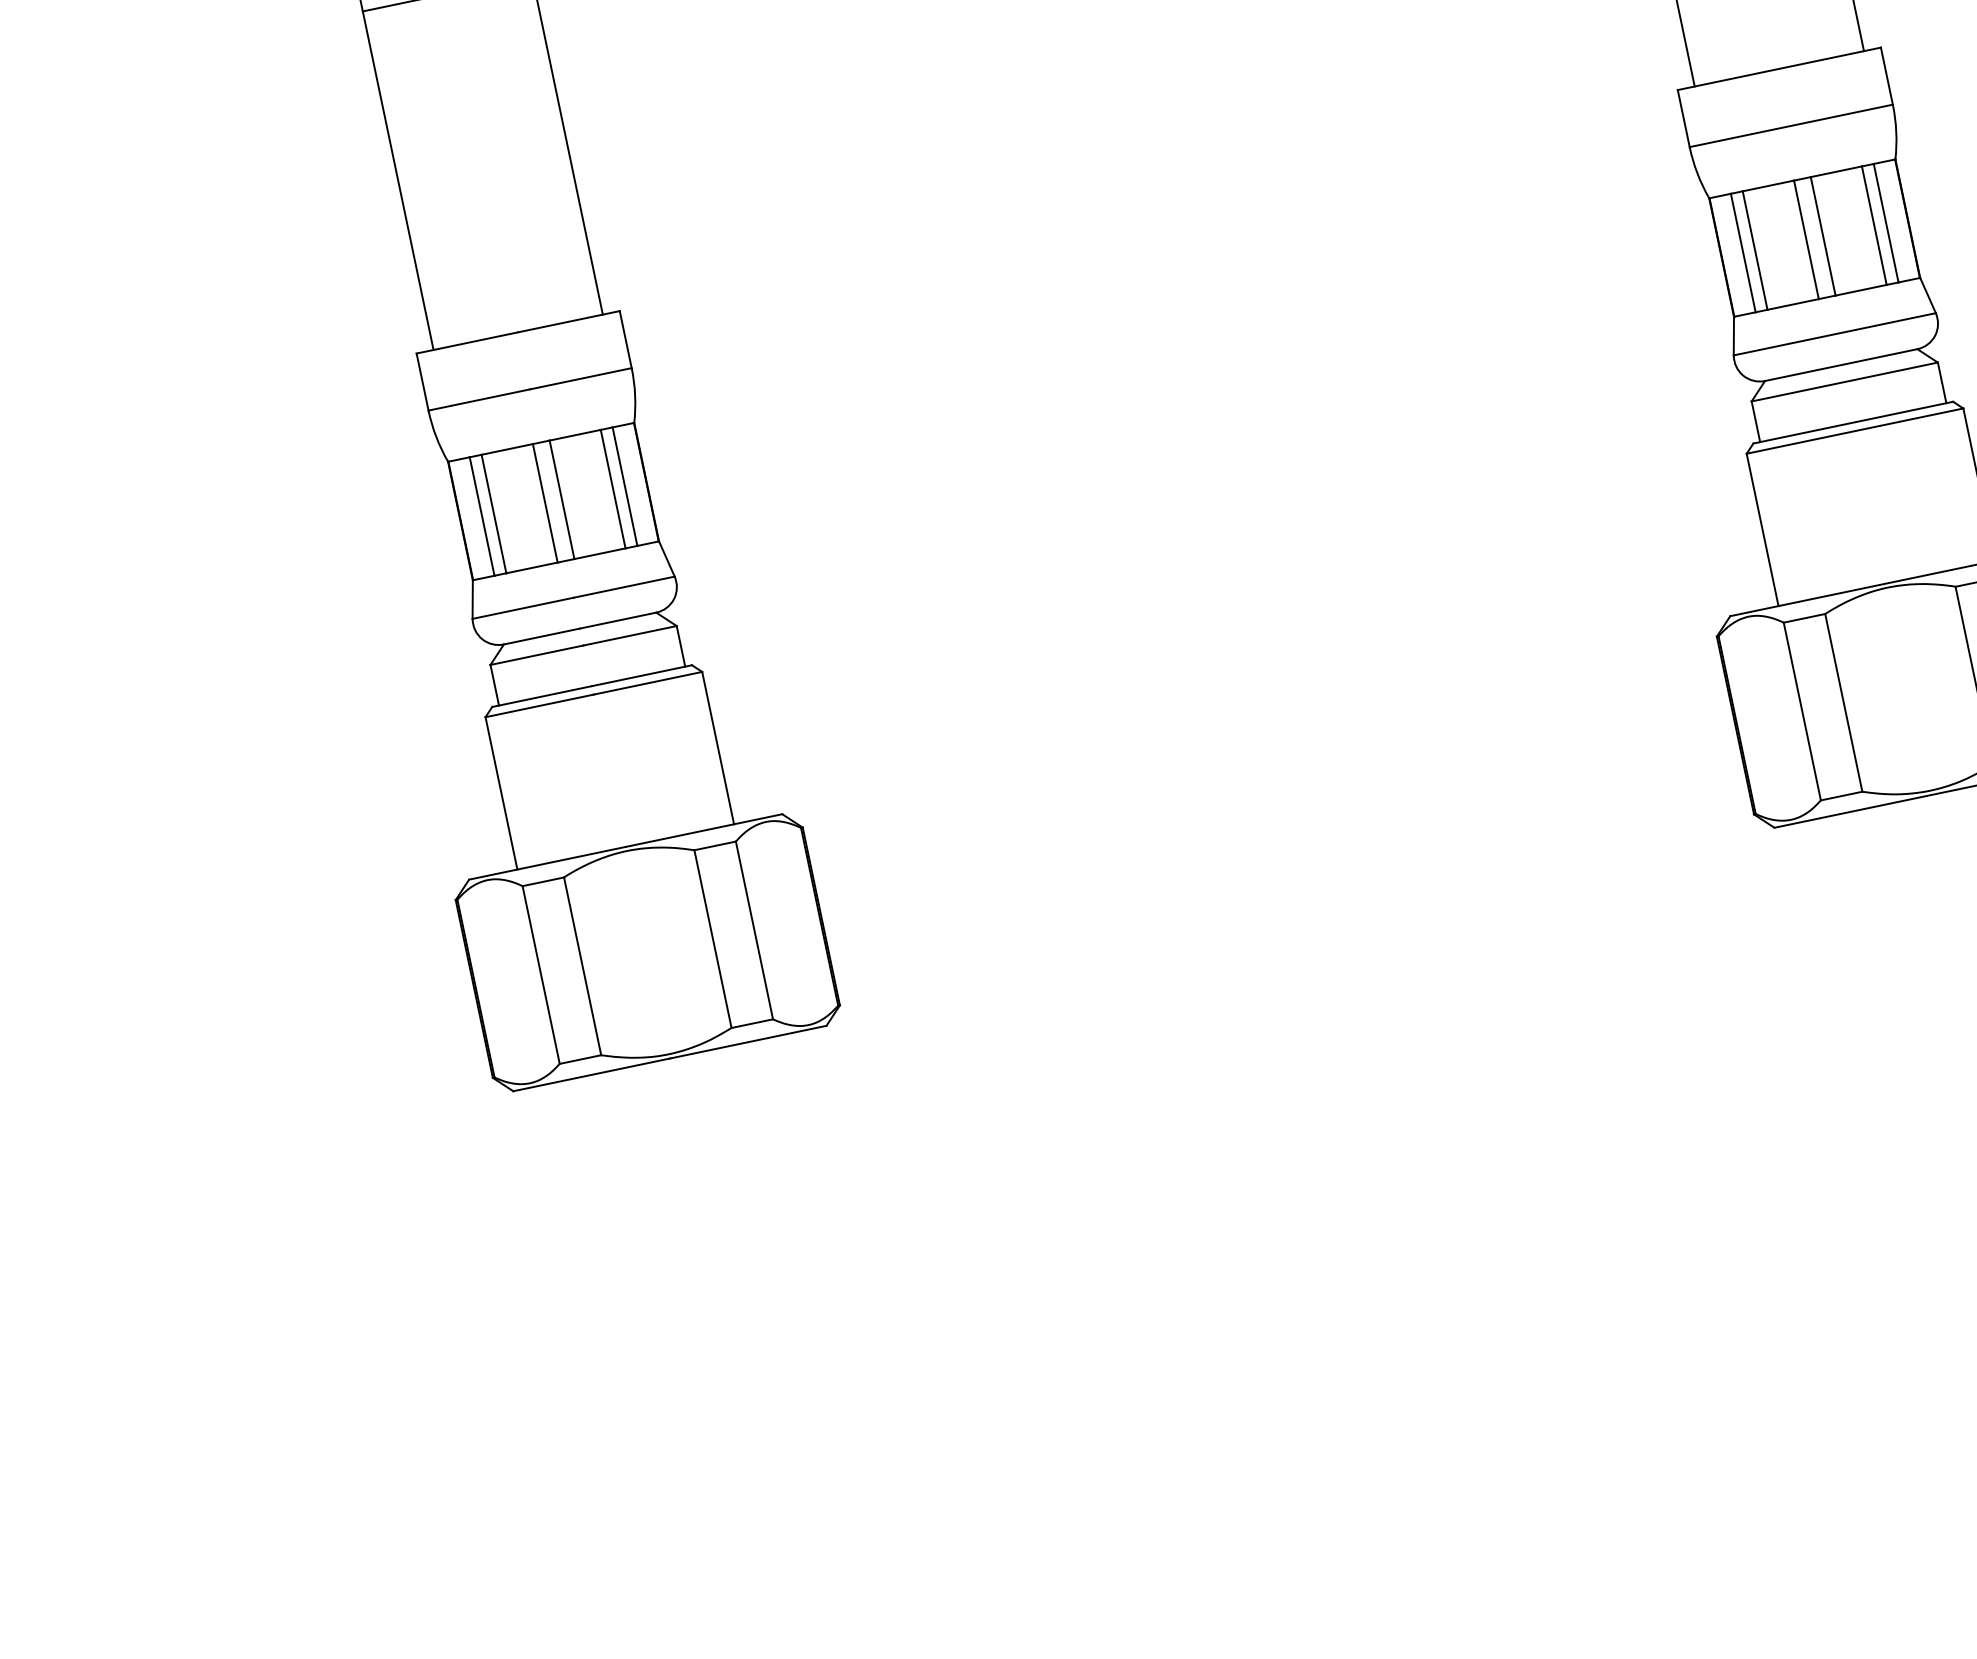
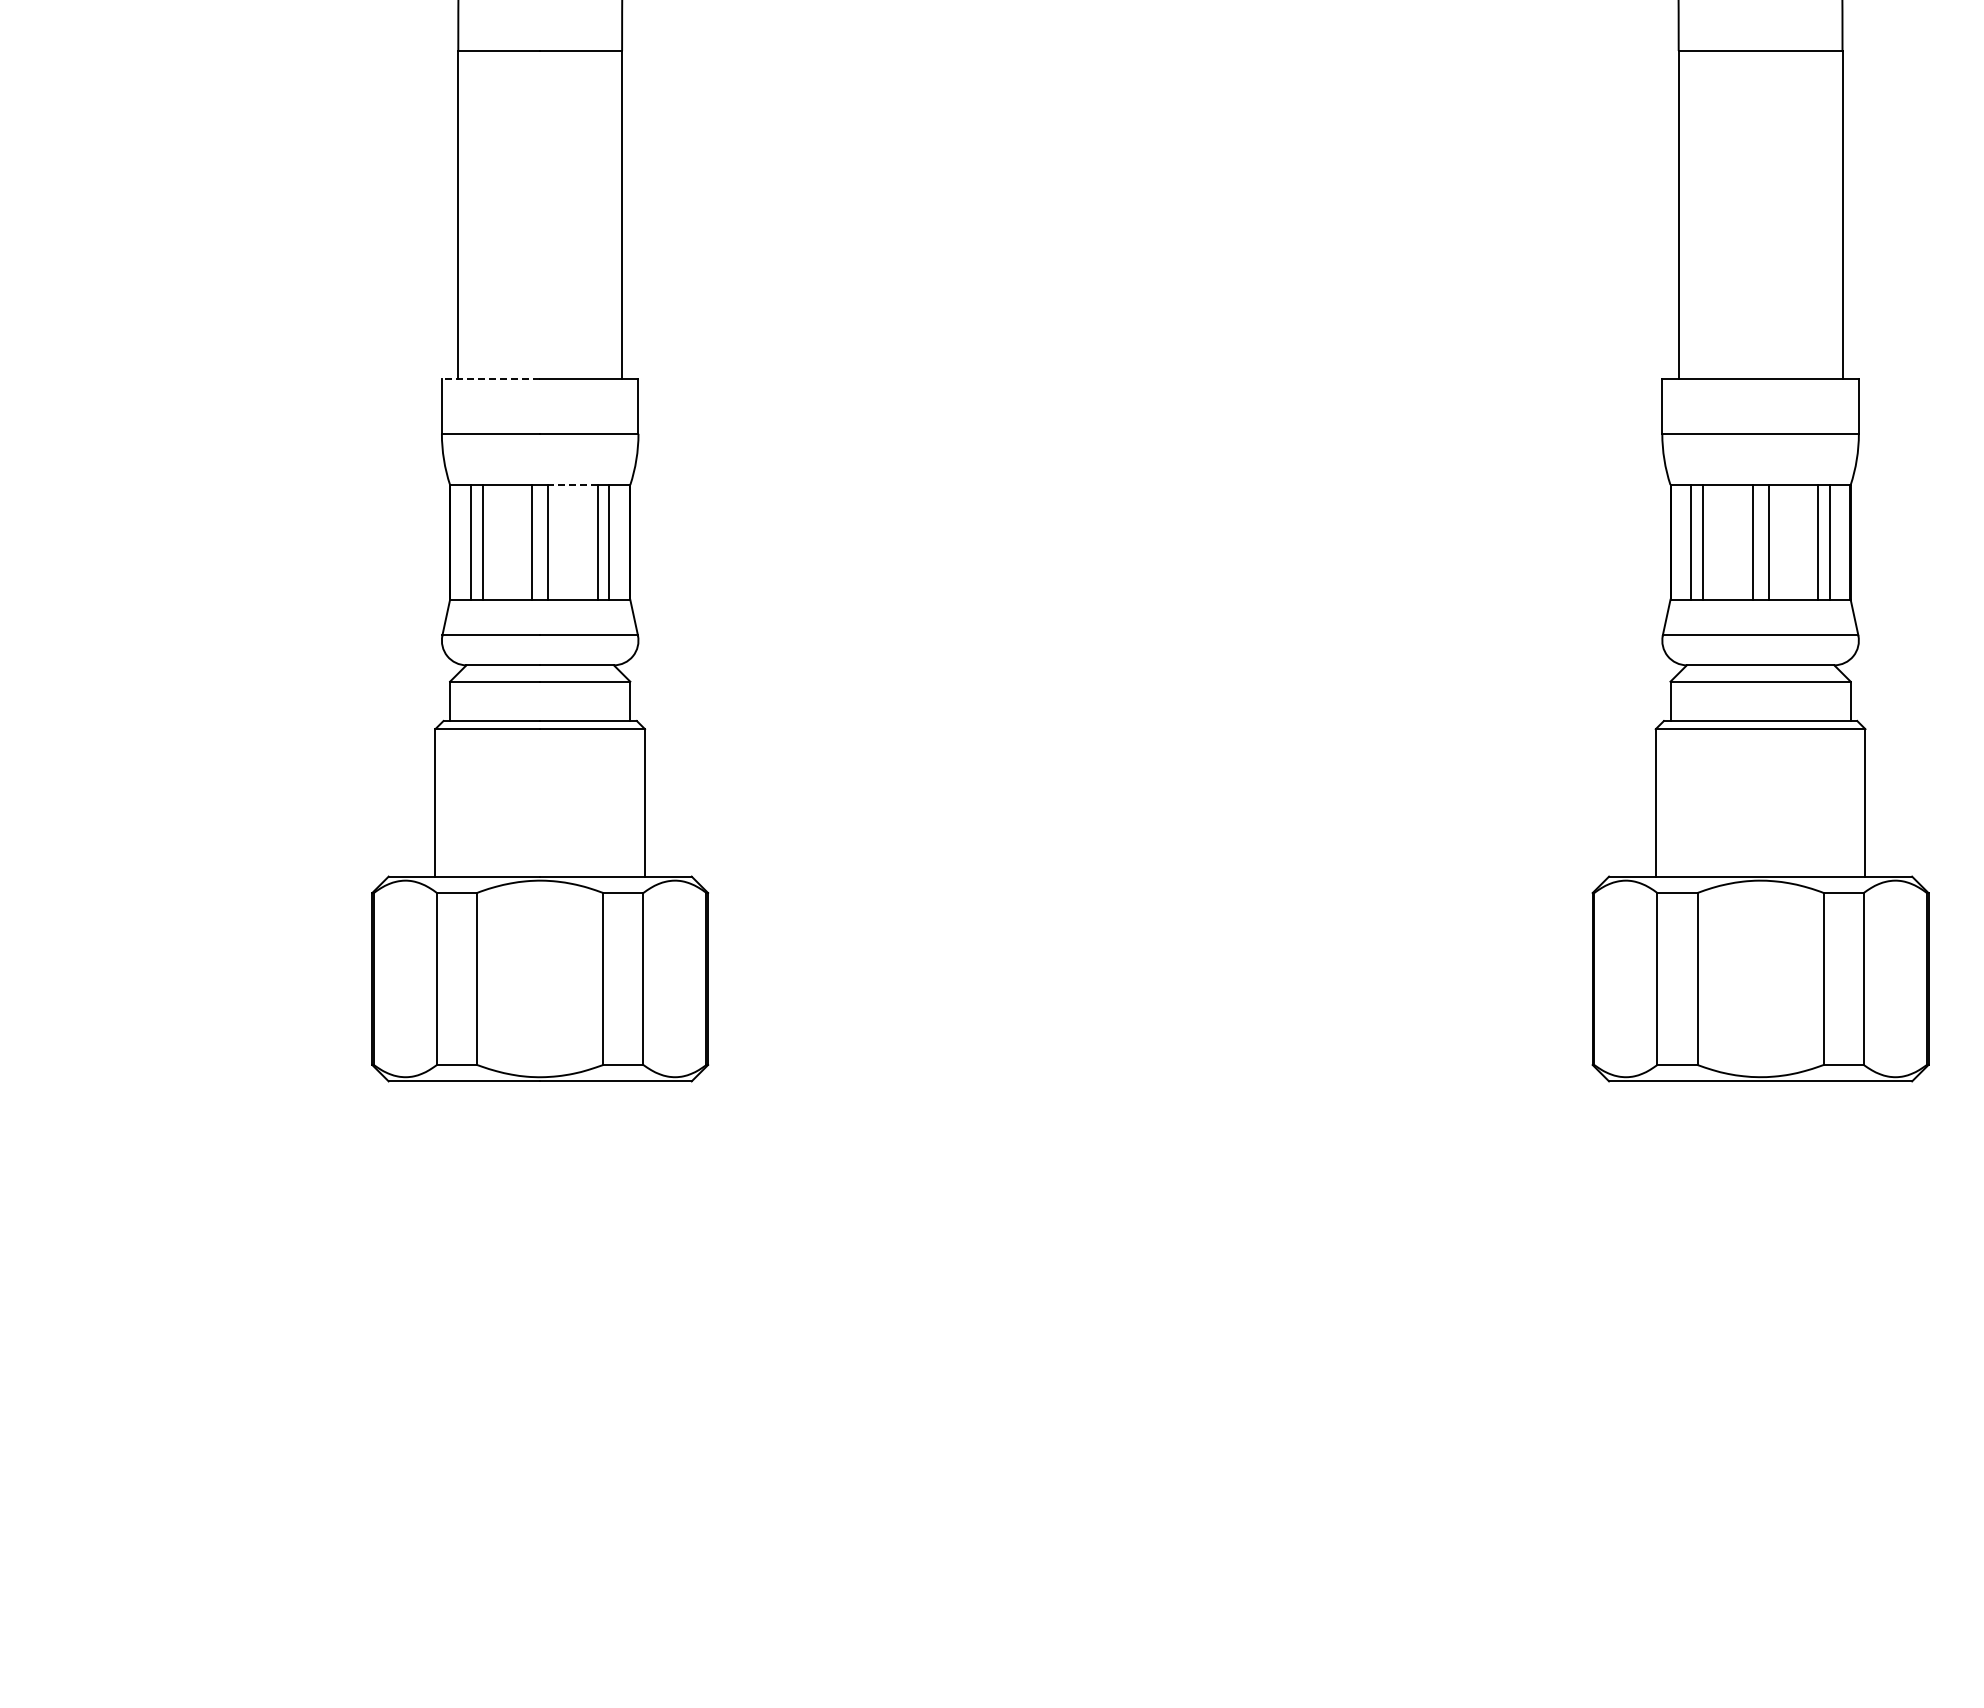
line: (466, 342) -> (490, 378), solid -> dashed
line: (575, 435) -> (573, 485), solid -> dashed

